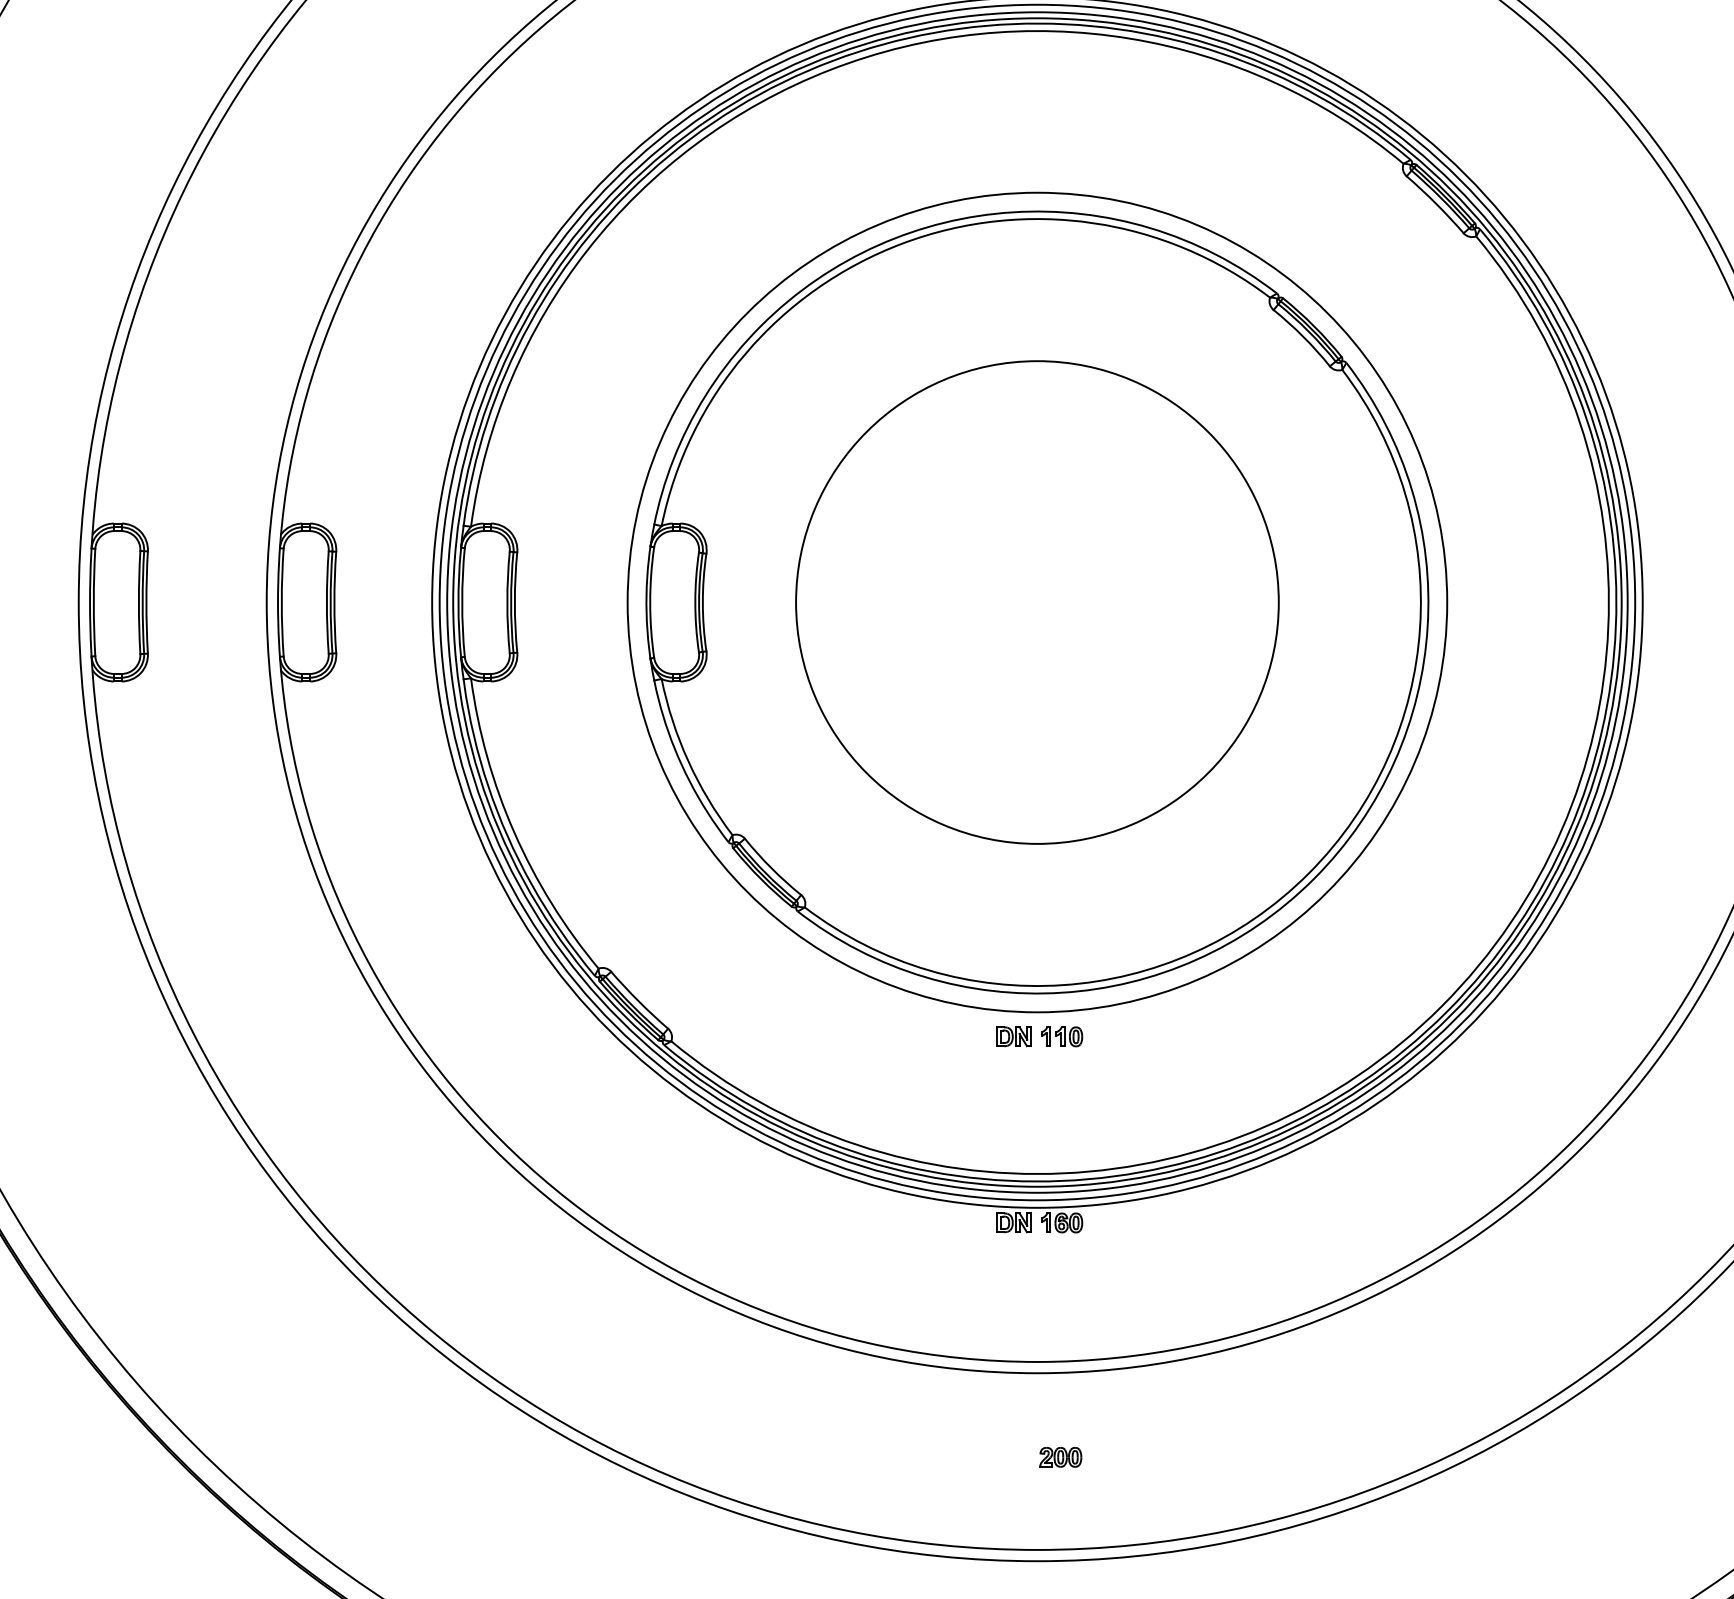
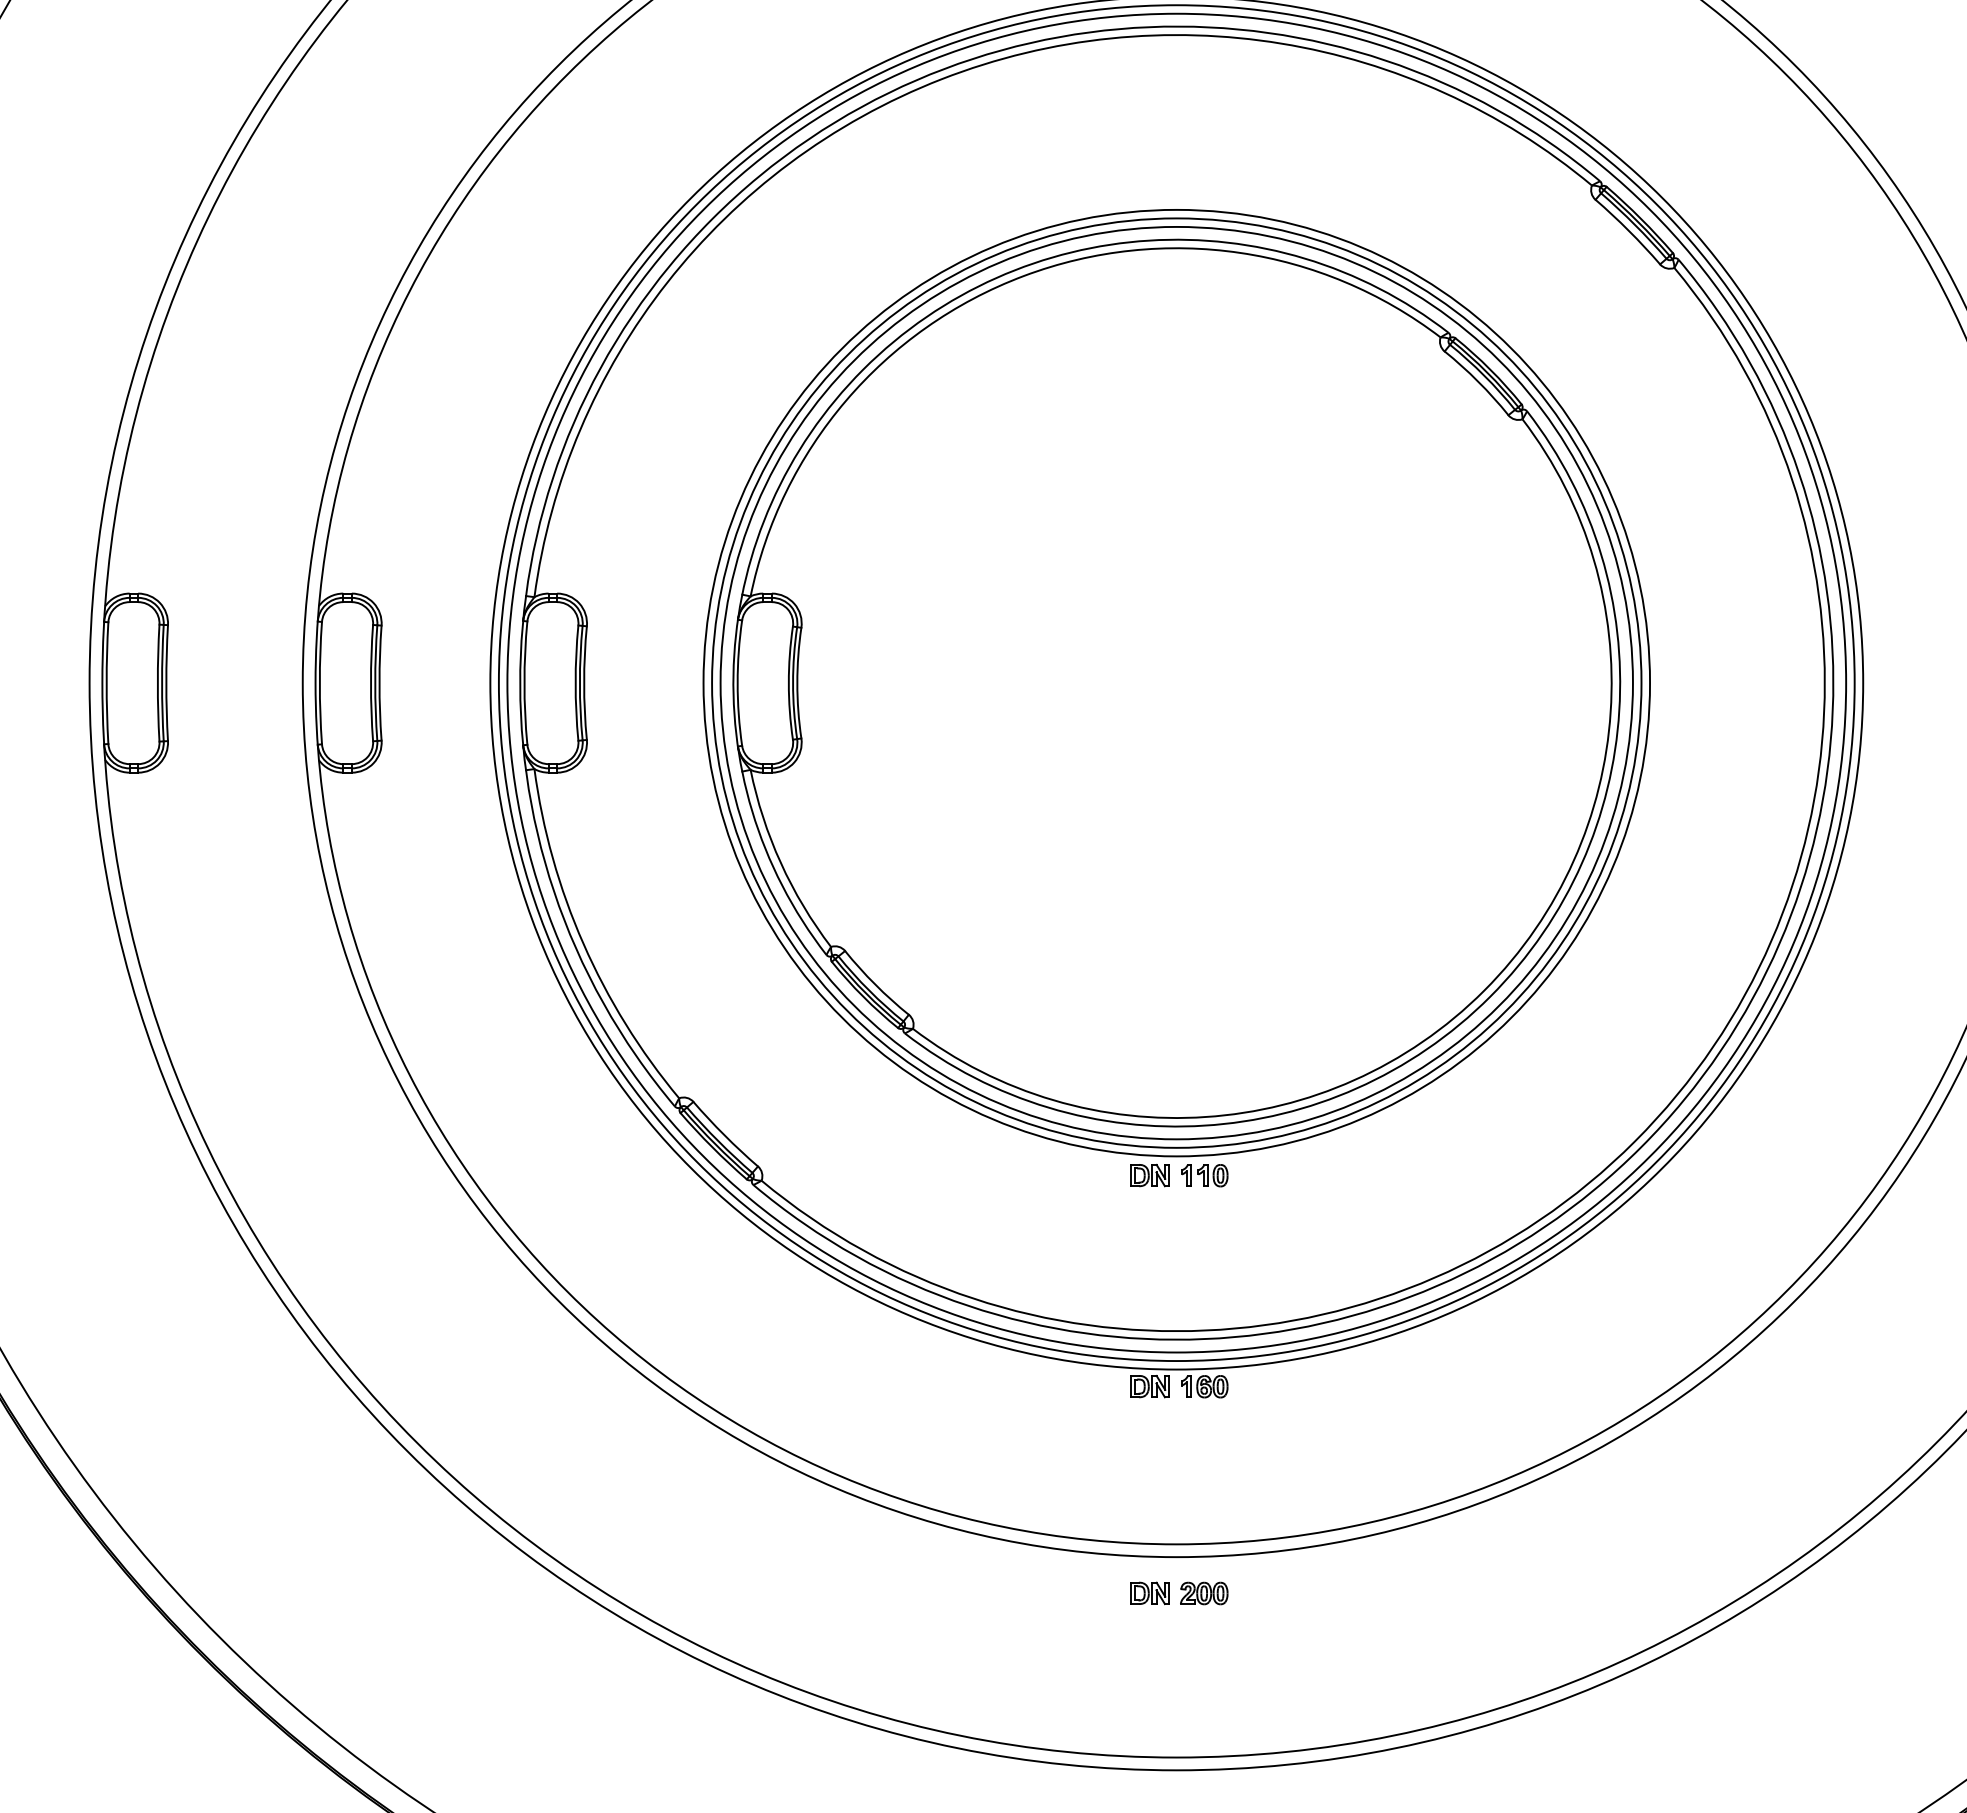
circle: (1037, 601) -> (1176, 682), size x0.71
circle: (1037, 601) -> (1176, 682), size x1.67
part: (1013, 1405) -> (1149, 1593), added
part: (1060, 1457) -> (1204, 1593), moved

